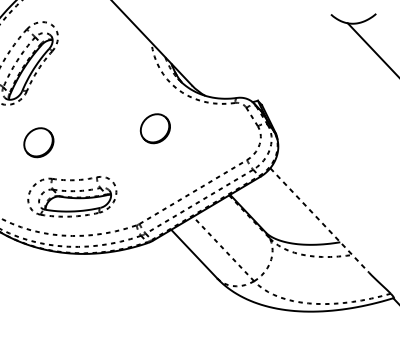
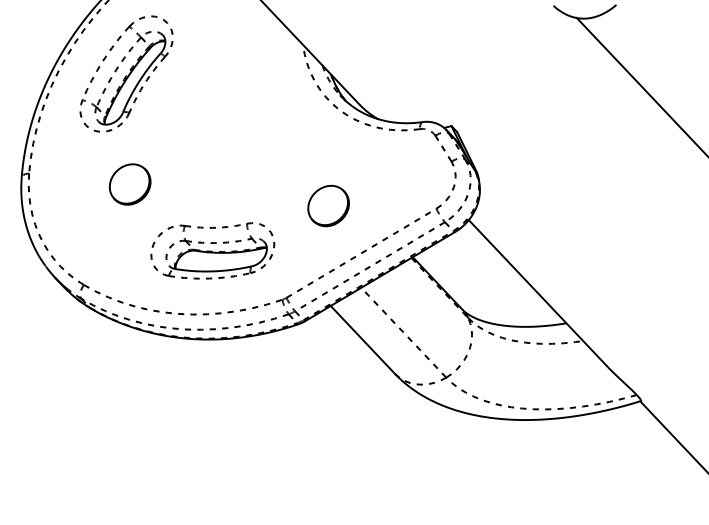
part: (155, 128) -> (328, 205), moved
part: (38, 142) -> (129, 184), moved
part: (72, 196) -> (212, 250), moved
line: (319, 220) -> (537, 293), dashed -> solid

